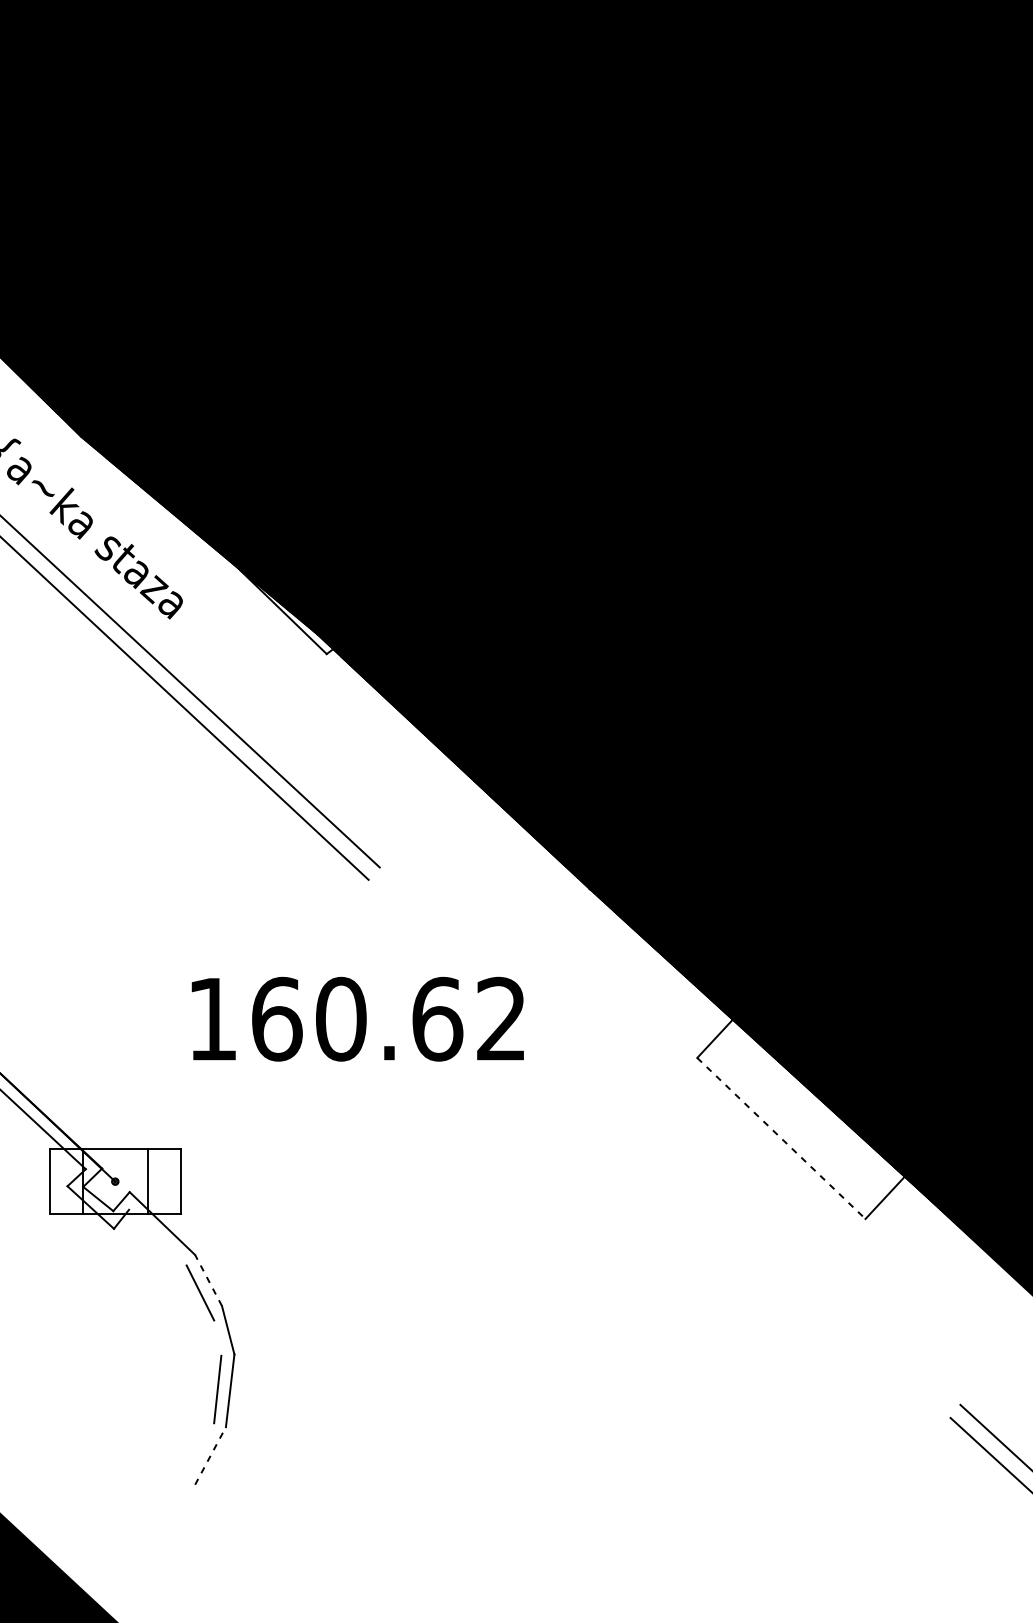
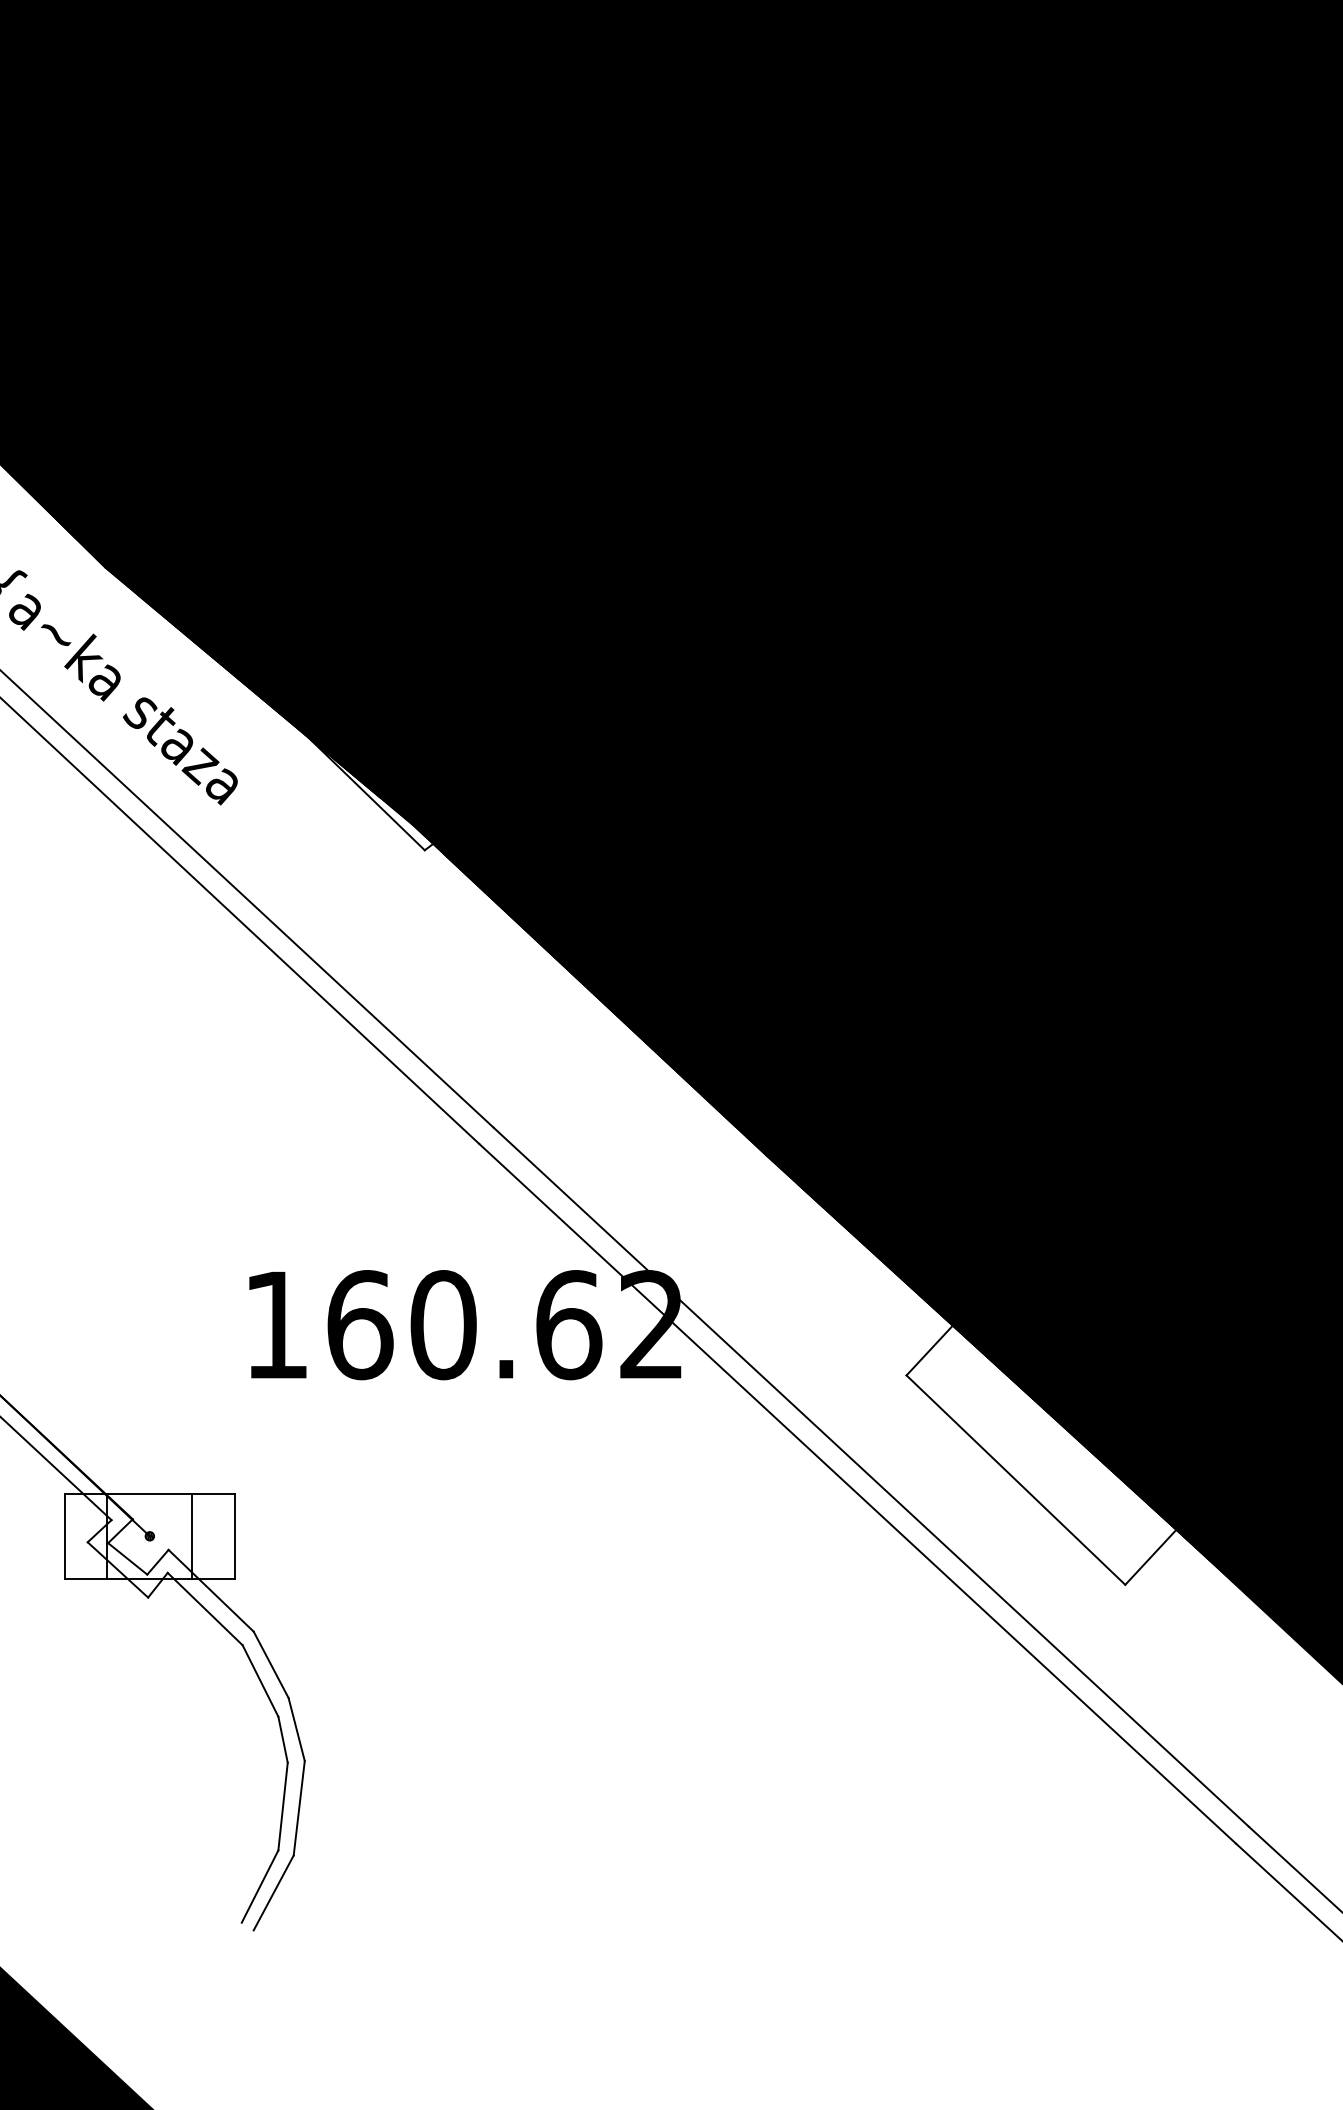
line: (669, 1135) -> (870, 1476), added
line: (781, 1138) -> (1016, 1480), dashed -> solid
line: (659, 1148) -> (857, 1493), added
line: (157, 1237) -> (204, 1608), added
line: (208, 1280) -> (271, 1664), dashed -> solid
line: (217, 1337) -> (282, 1739), added
line: (199, 1451) -> (259, 1886), added
line: (210, 1455) -> (273, 1892), dashed -> solid

